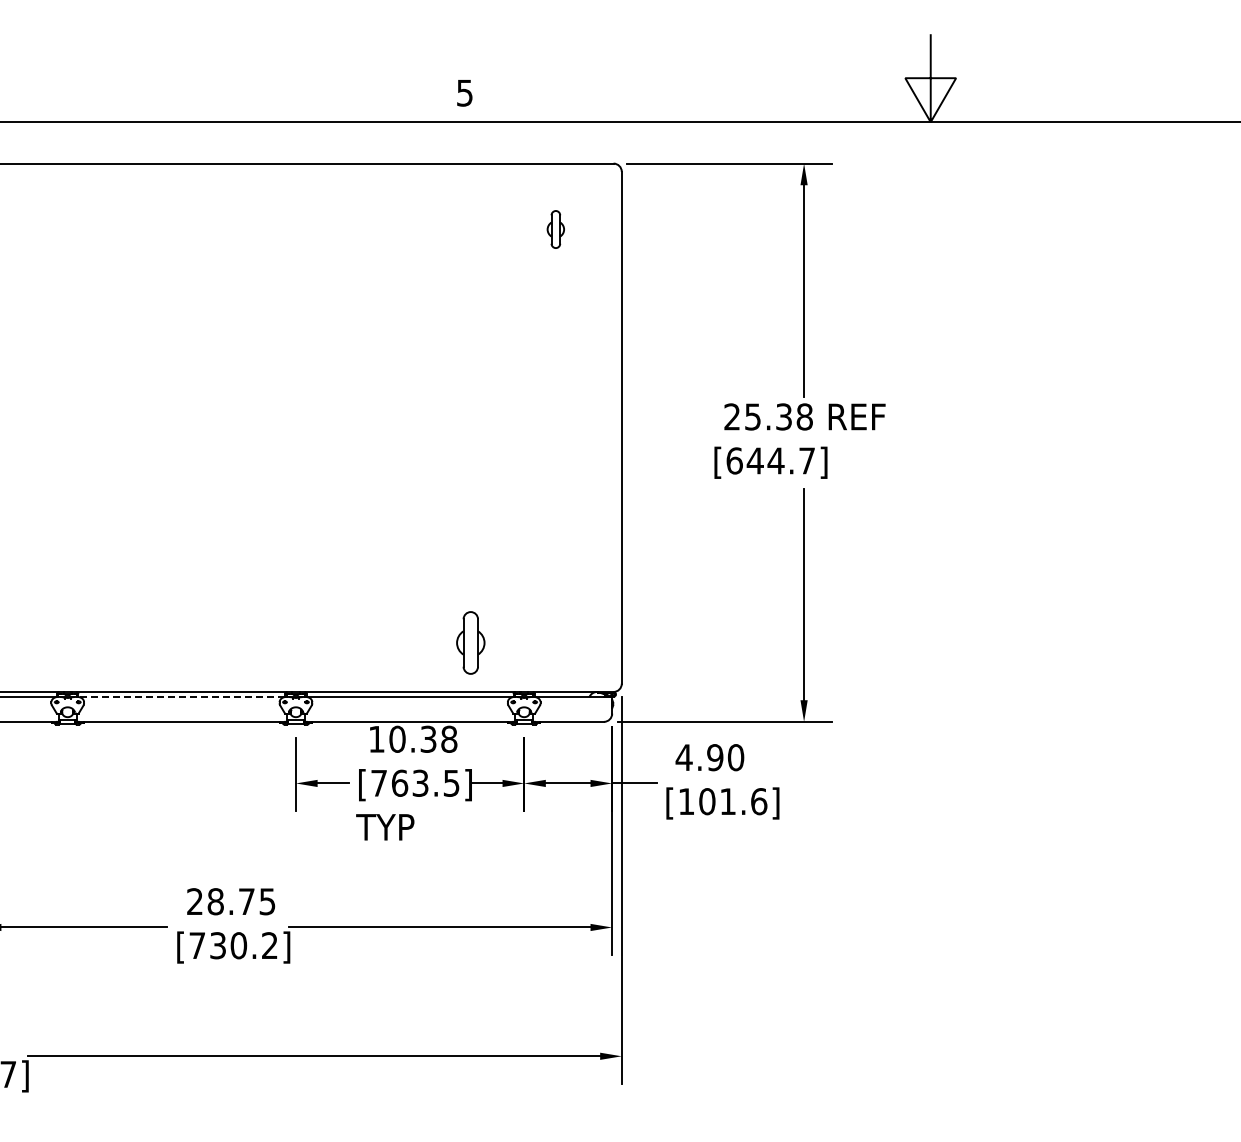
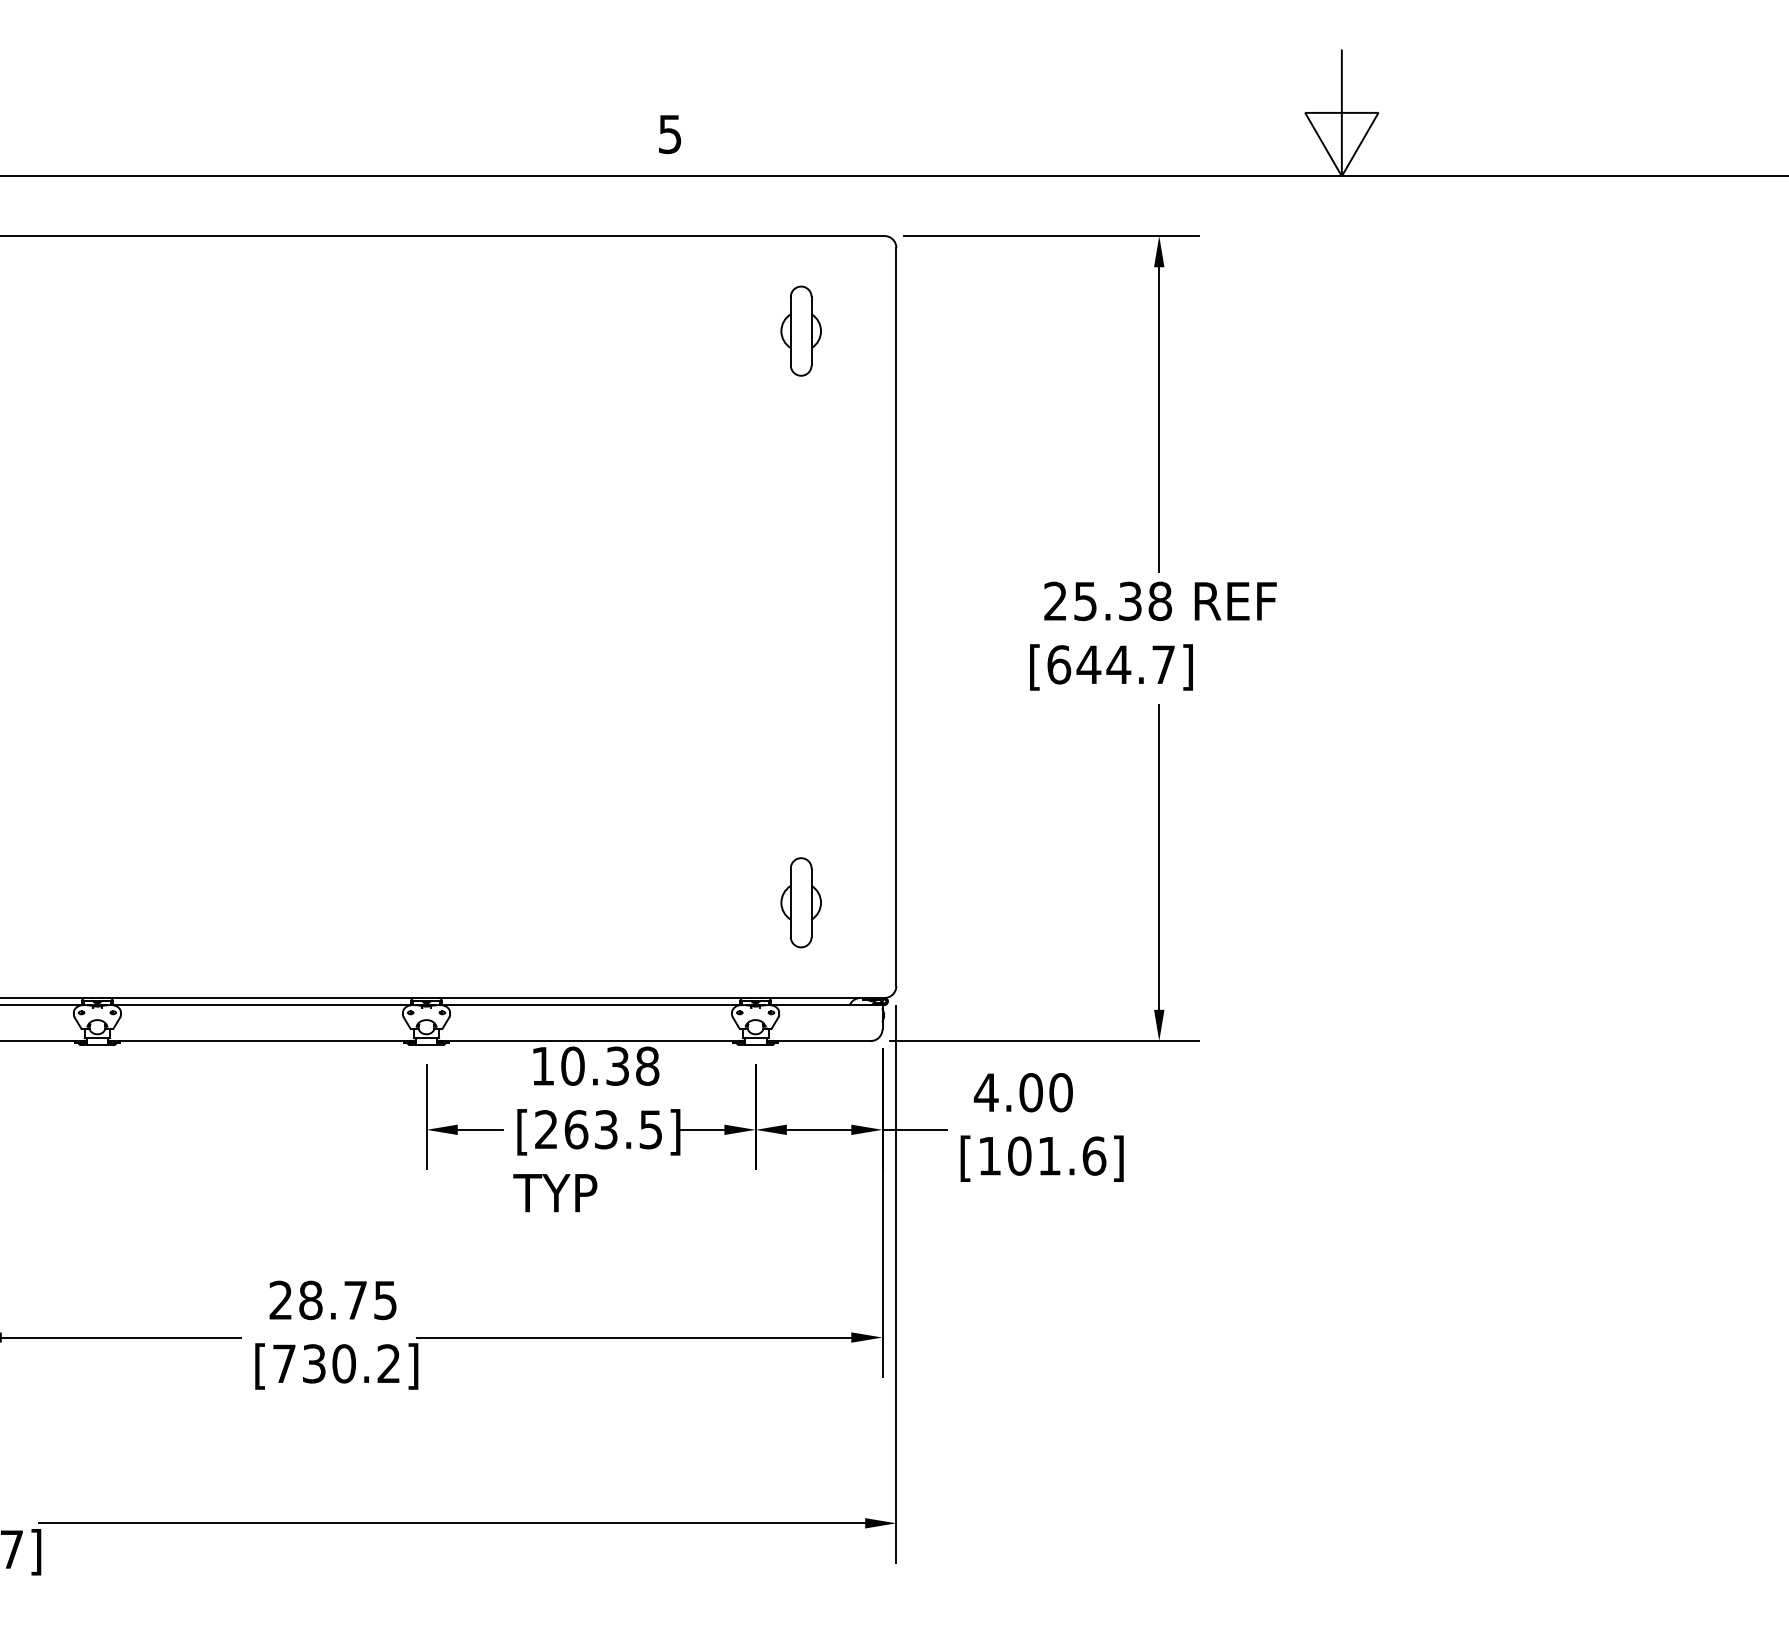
part: (555, 229) -> (800, 331), size x1.67
part: (470, 642) -> (800, 902), moved
line: (181, 697) -> (261, 1005), dashed -> solid
text: (715, 757) -> (1031, 1092), 4.90 -> 4.00
text: (378, 782) -> (545, 1128), [763.5] -> [263.5]

